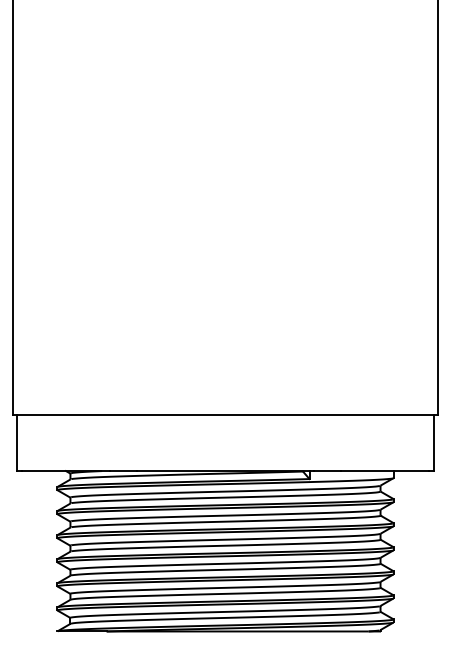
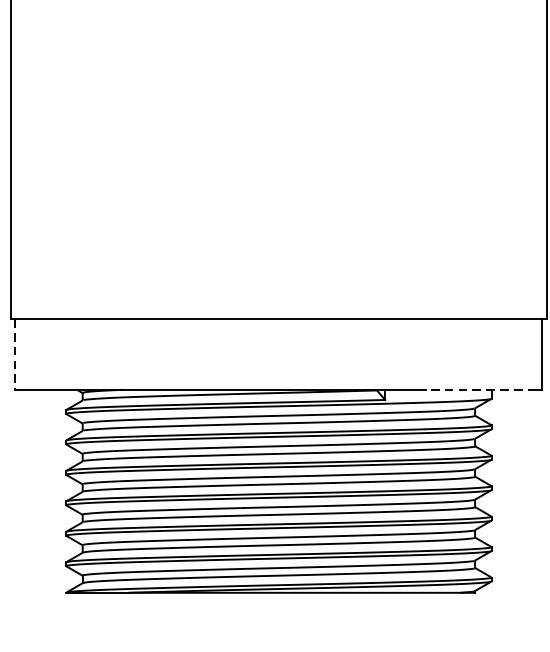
line: (17, 443) -> (15, 354), solid -> dashed
line: (384, 471) -> (480, 390), solid -> dashed

